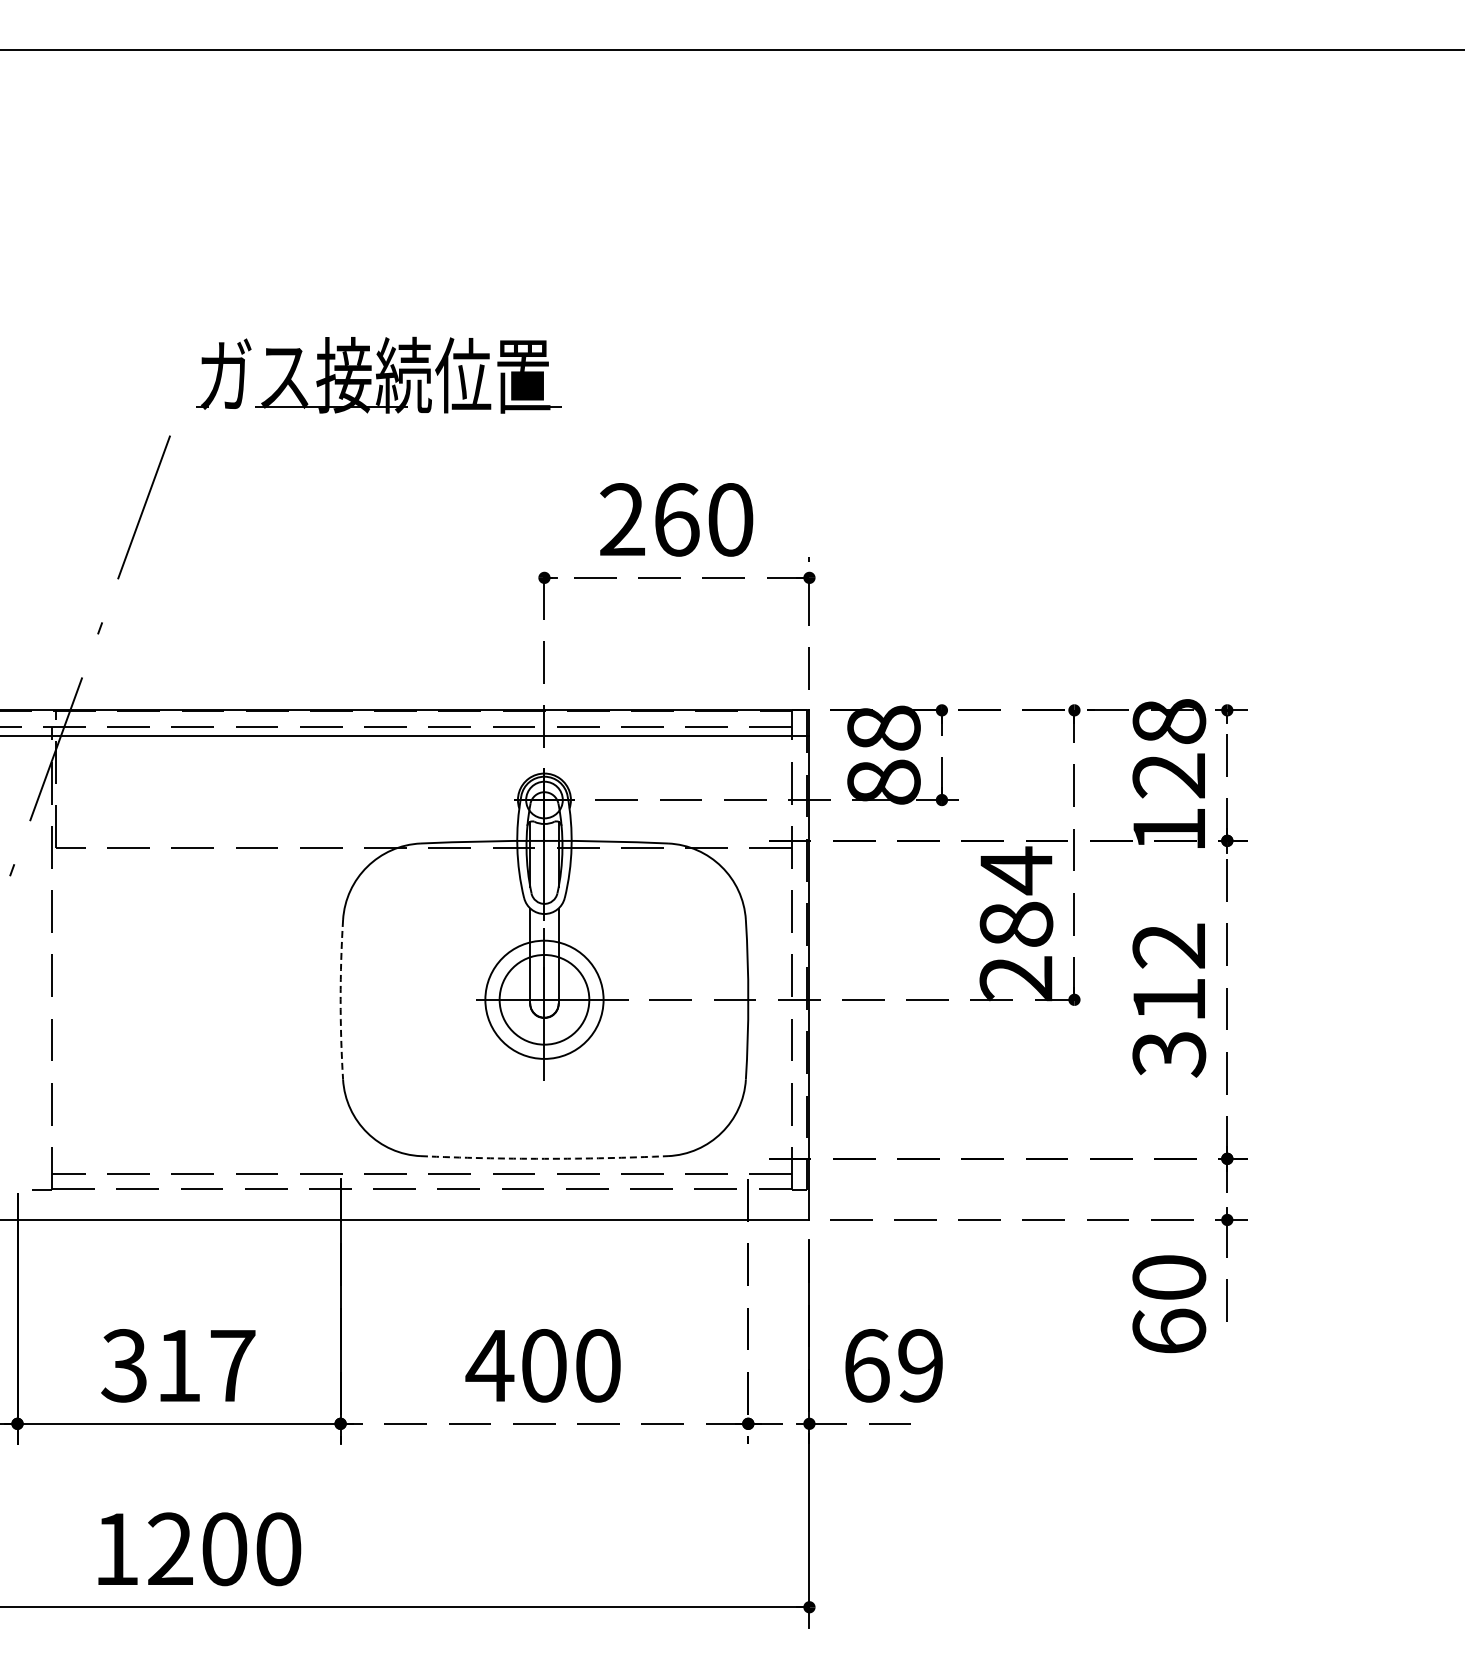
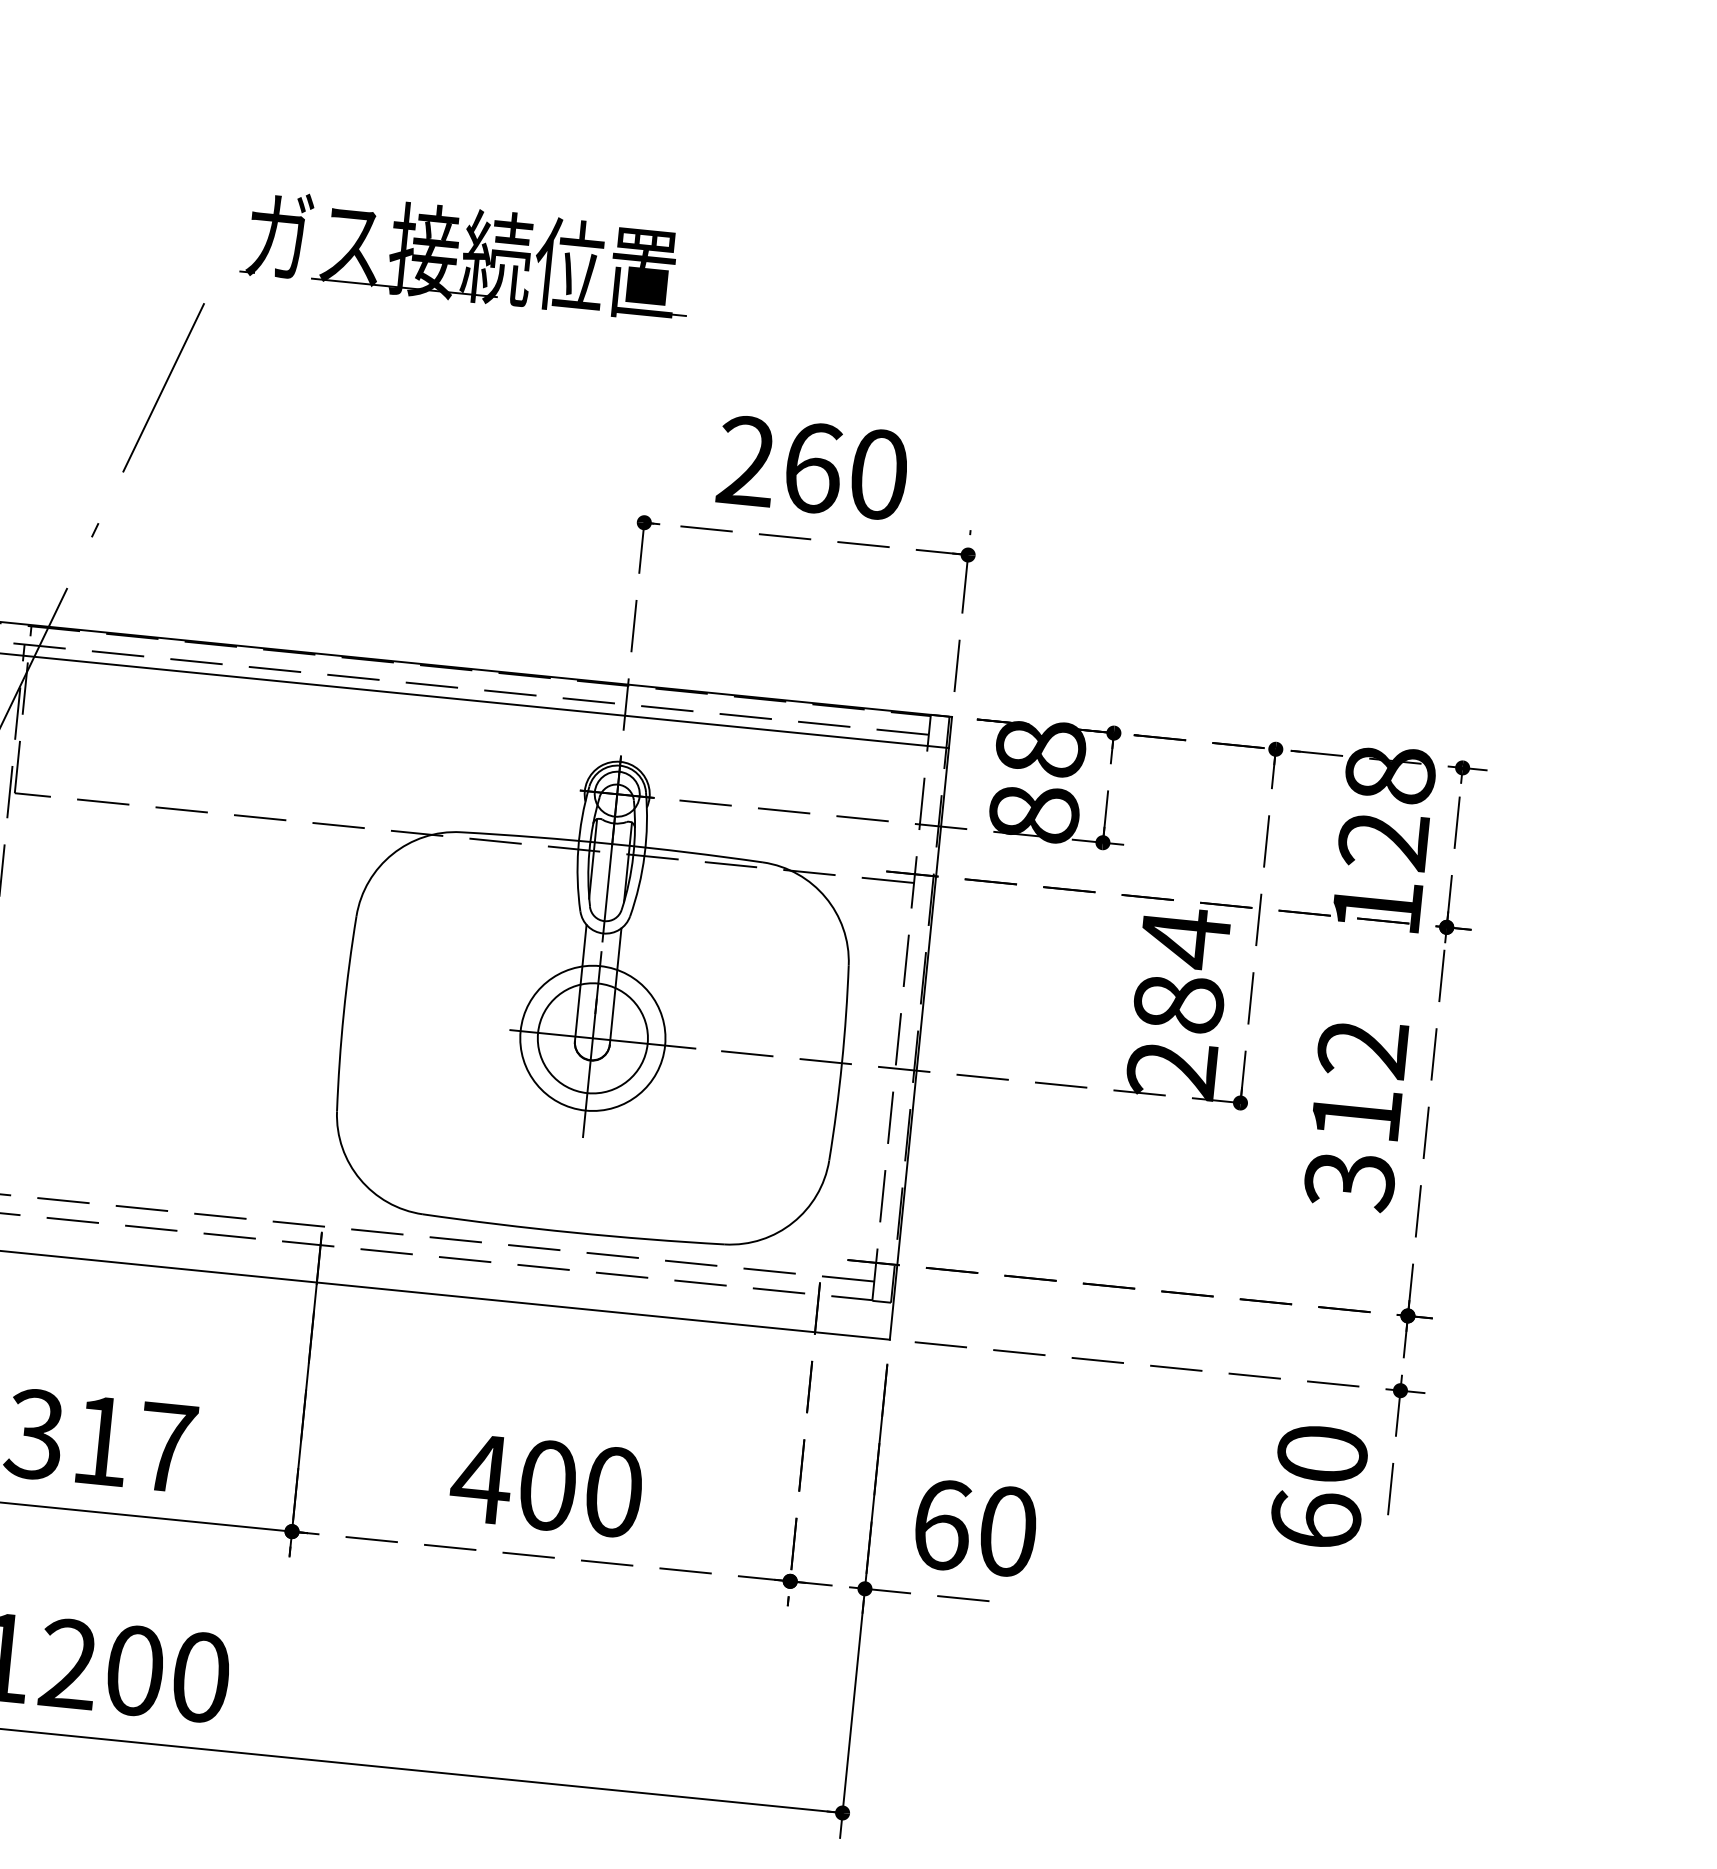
arc: (340, 999) -> (343, 1013), dashed -> solid
arc: (544, 1158) -> (573, 1232), dashed -> solid
text: (920, 1365) -> (1007, 1531), 69 -> 60

